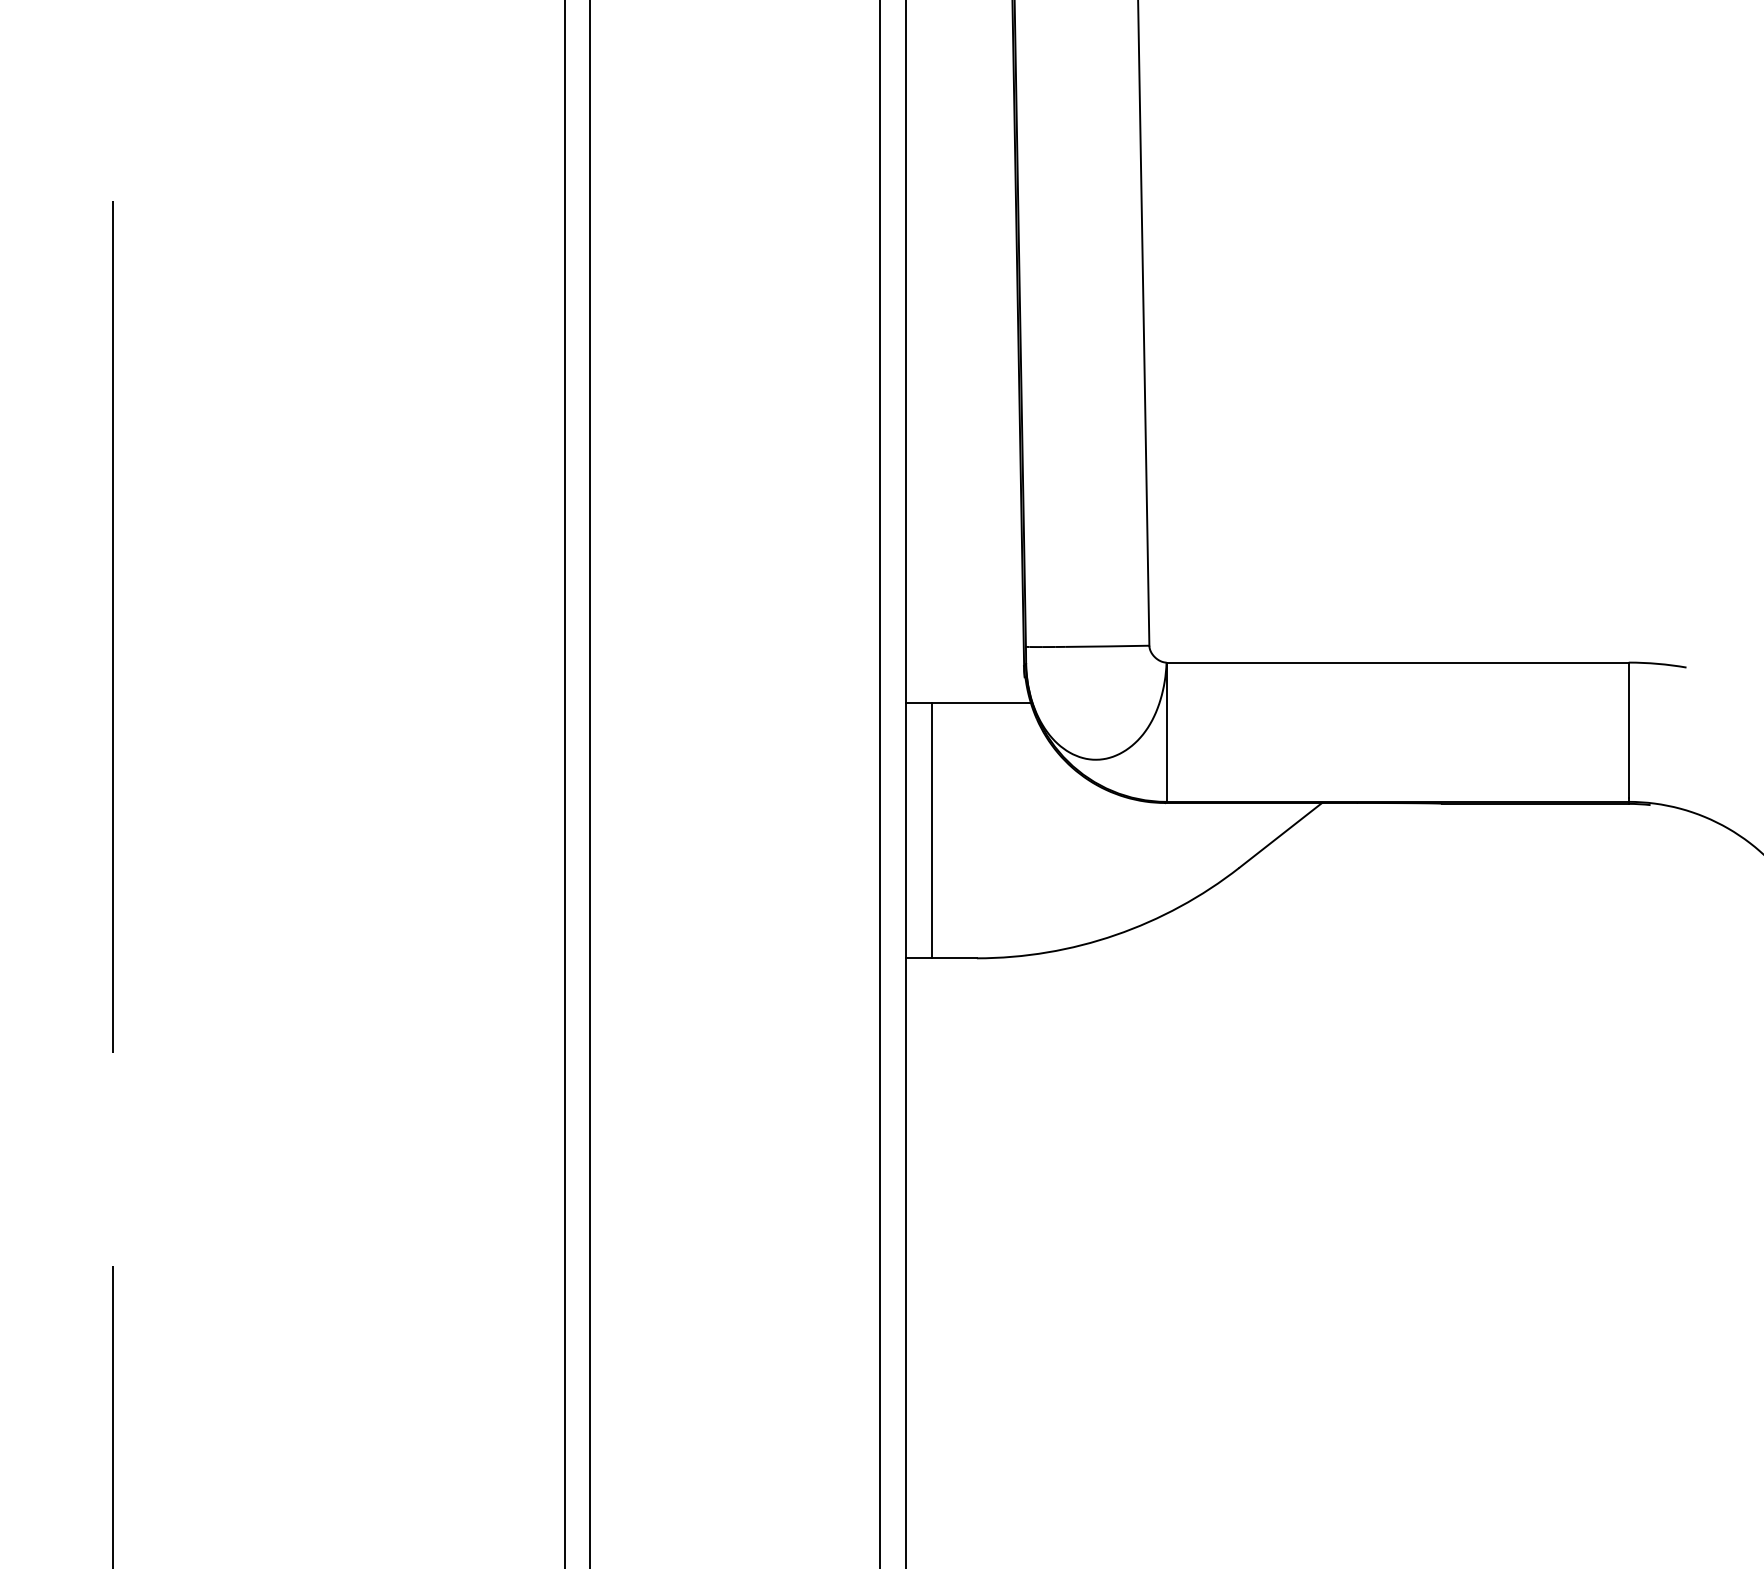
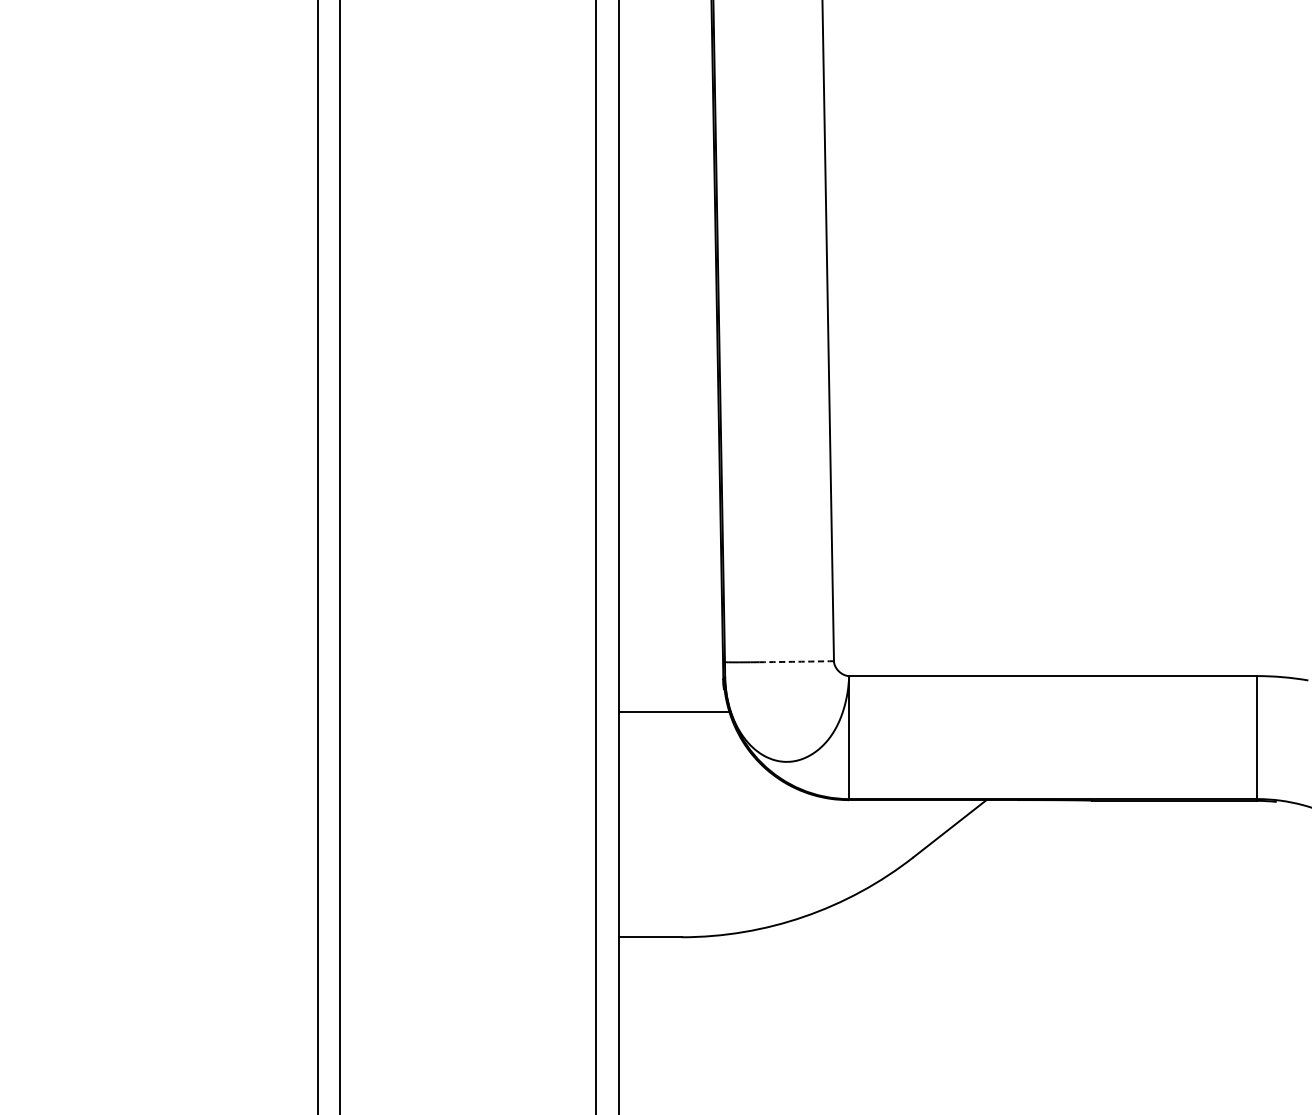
arc: (1107, 646) -> (797, 661), solid -> dashed
line: (931, 830) -> (641, 824), removed

